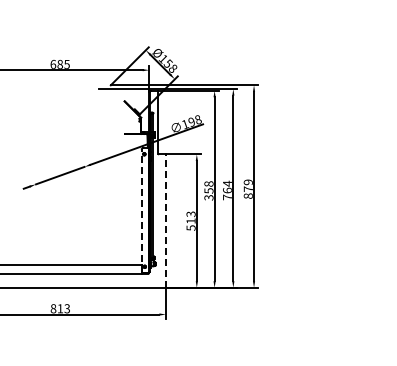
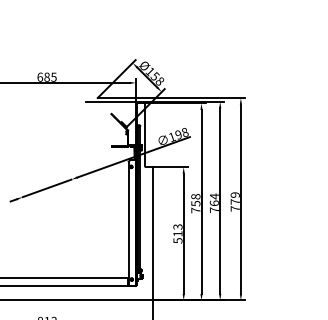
text: (247, 195) -> (234, 208), 879 -> 779
text: (208, 197) -> (195, 210), 358 -> 758
line: (141, 210) -> (128, 223), dashed -> solid
line: (165, 221) -> (152, 234), dashed -> solid

